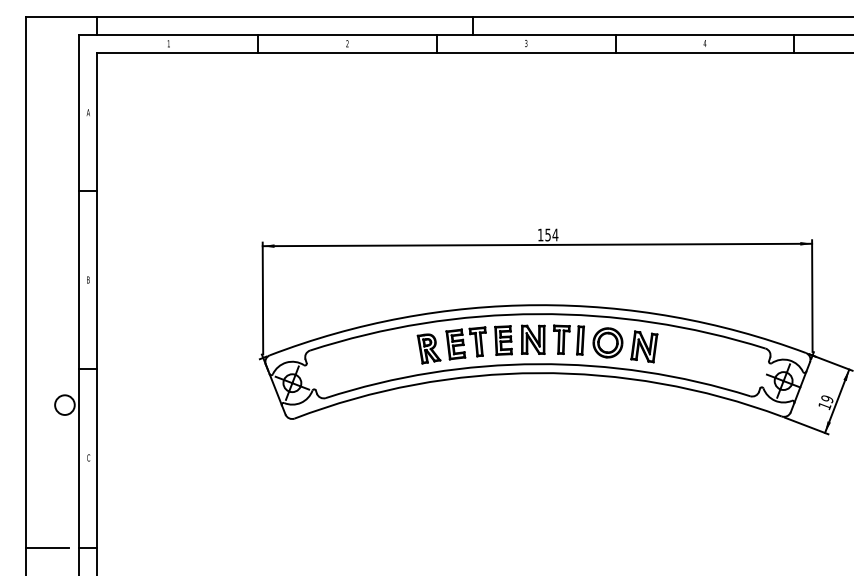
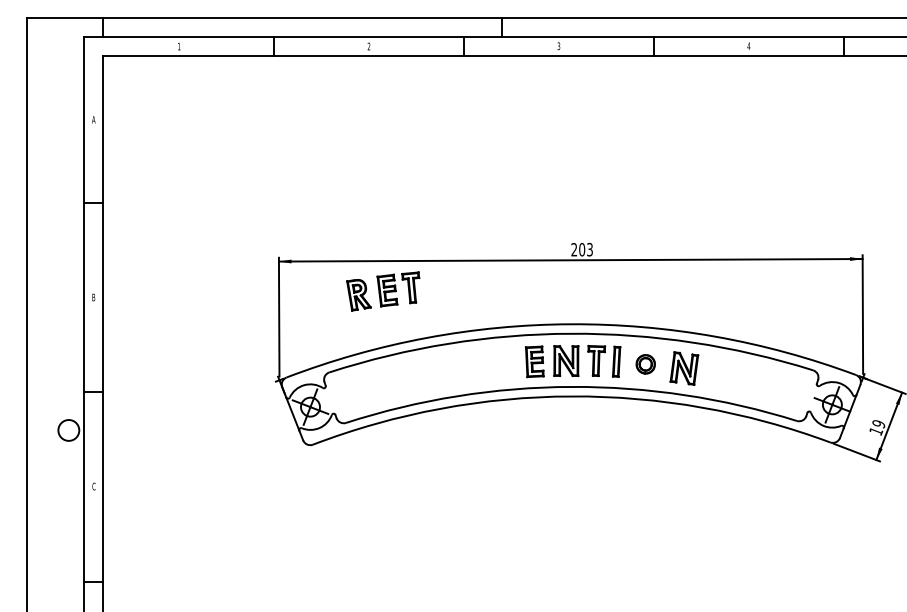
text: (548, 234) -> (582, 249), 154 -> 203
part: (607, 342) -> (645, 363), size x0.6
part: (451, 345) -> (382, 291), moved
line: (46, 548) -> (49, 582), removed

